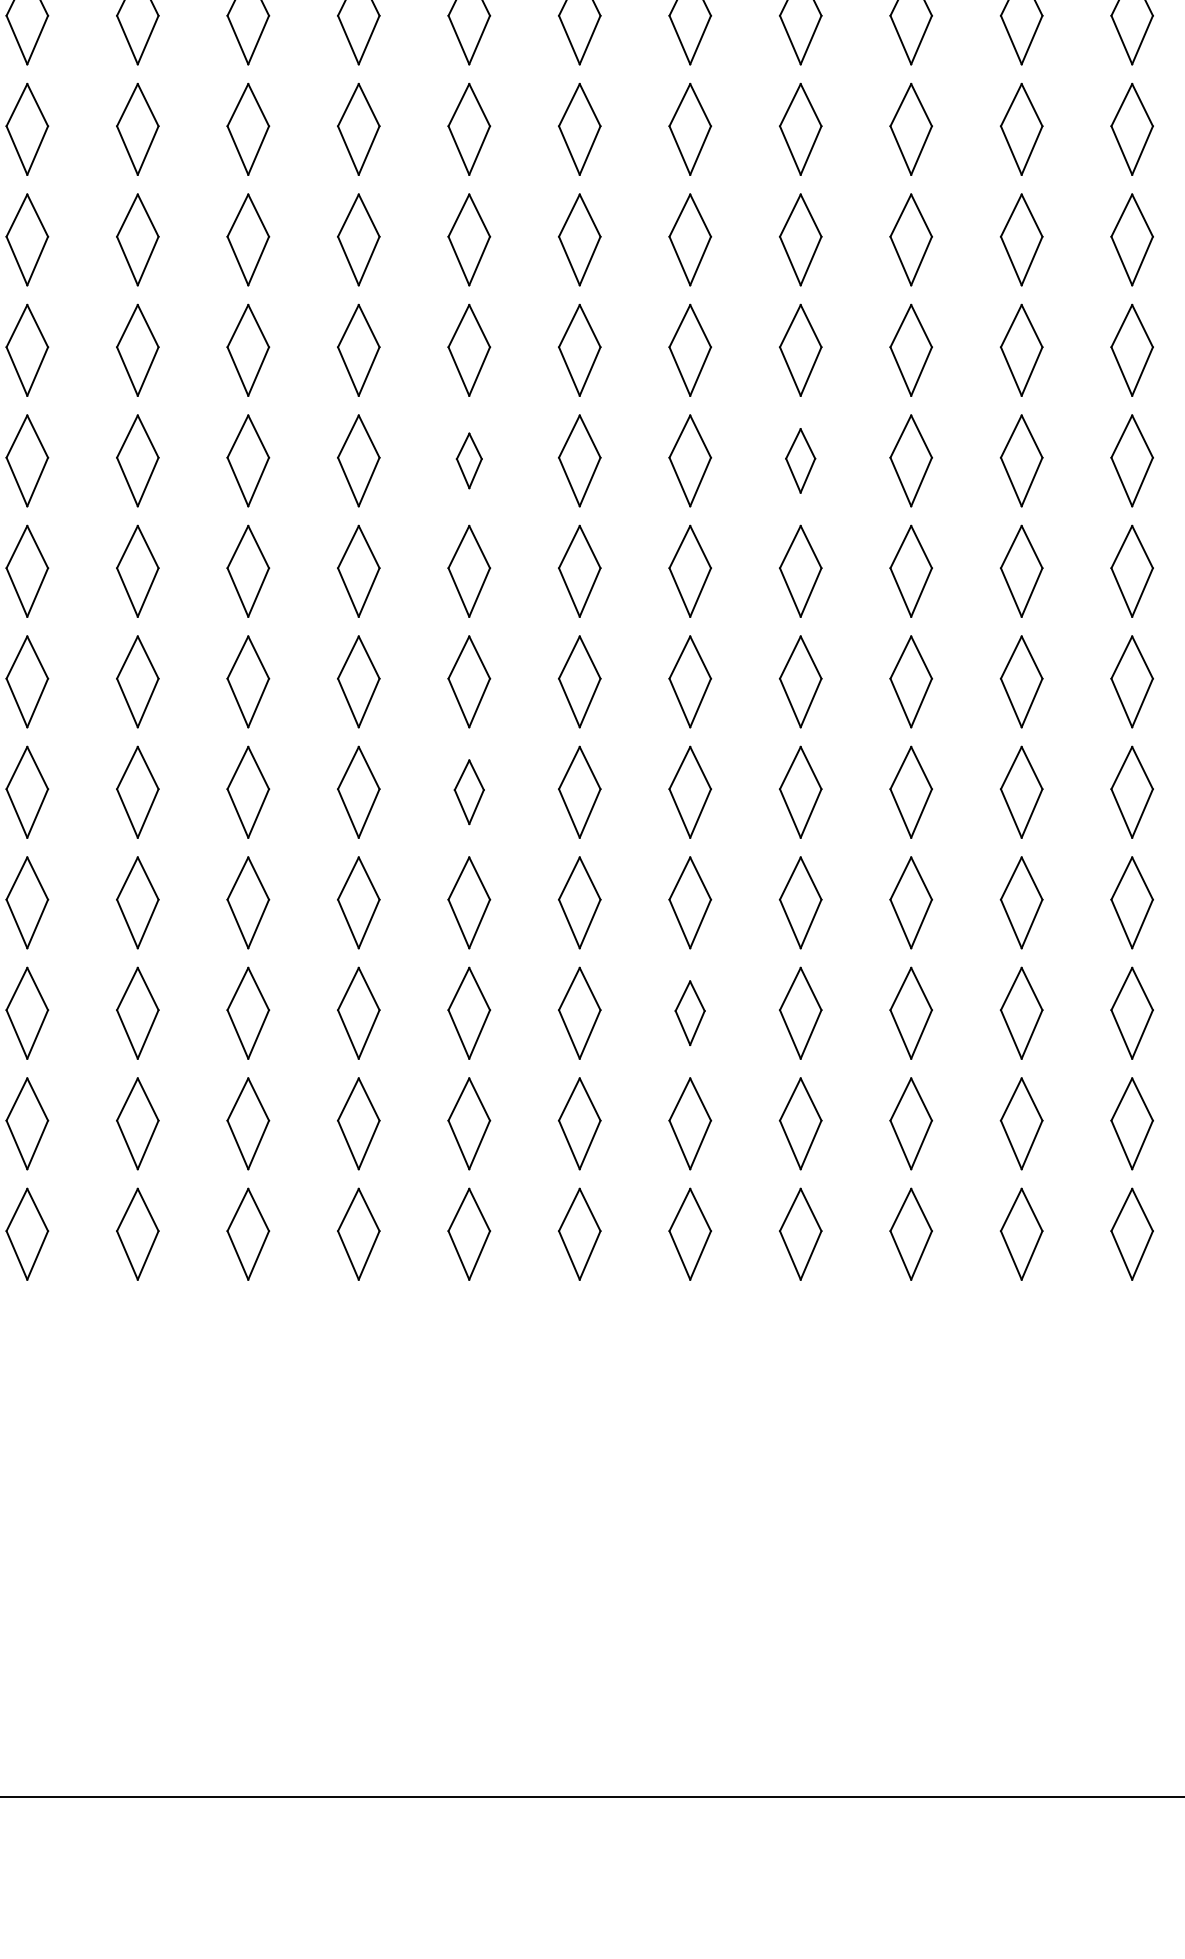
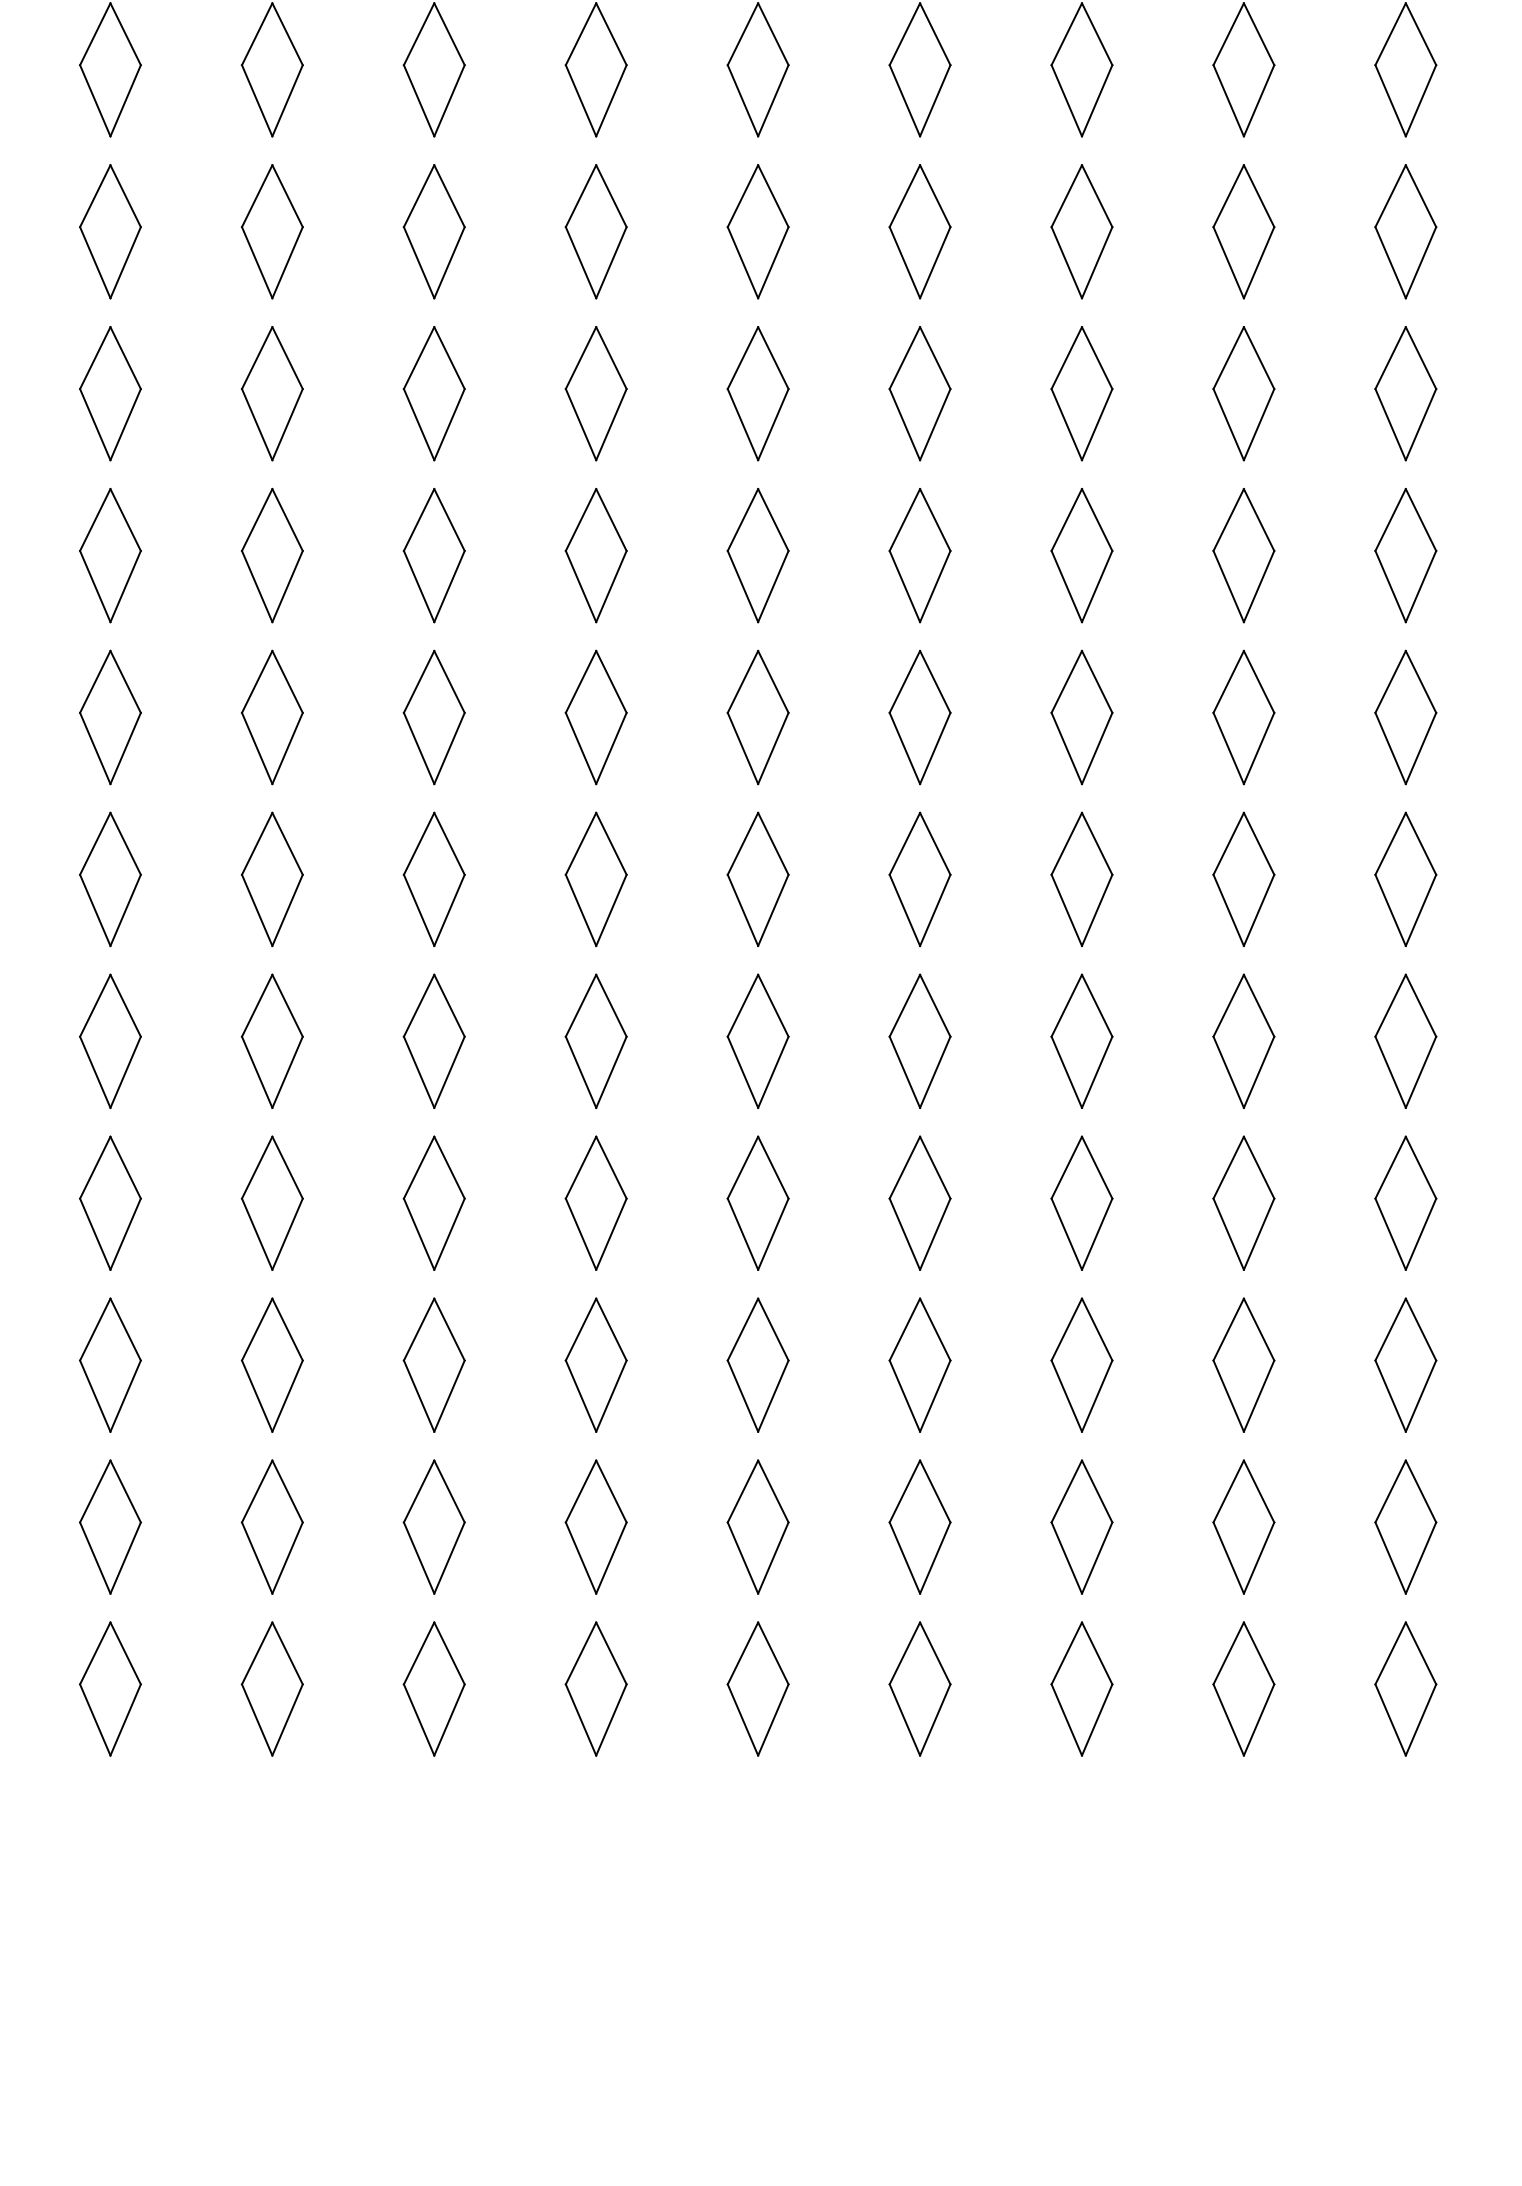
part: (469, 460) -> (596, 555), size x1.67
part: (800, 460) -> (1081, 555), size x1.43
part: (469, 791) -> (596, 1040), size x1.43
part: (689, 1012) -> (918, 1363), size x1.43

